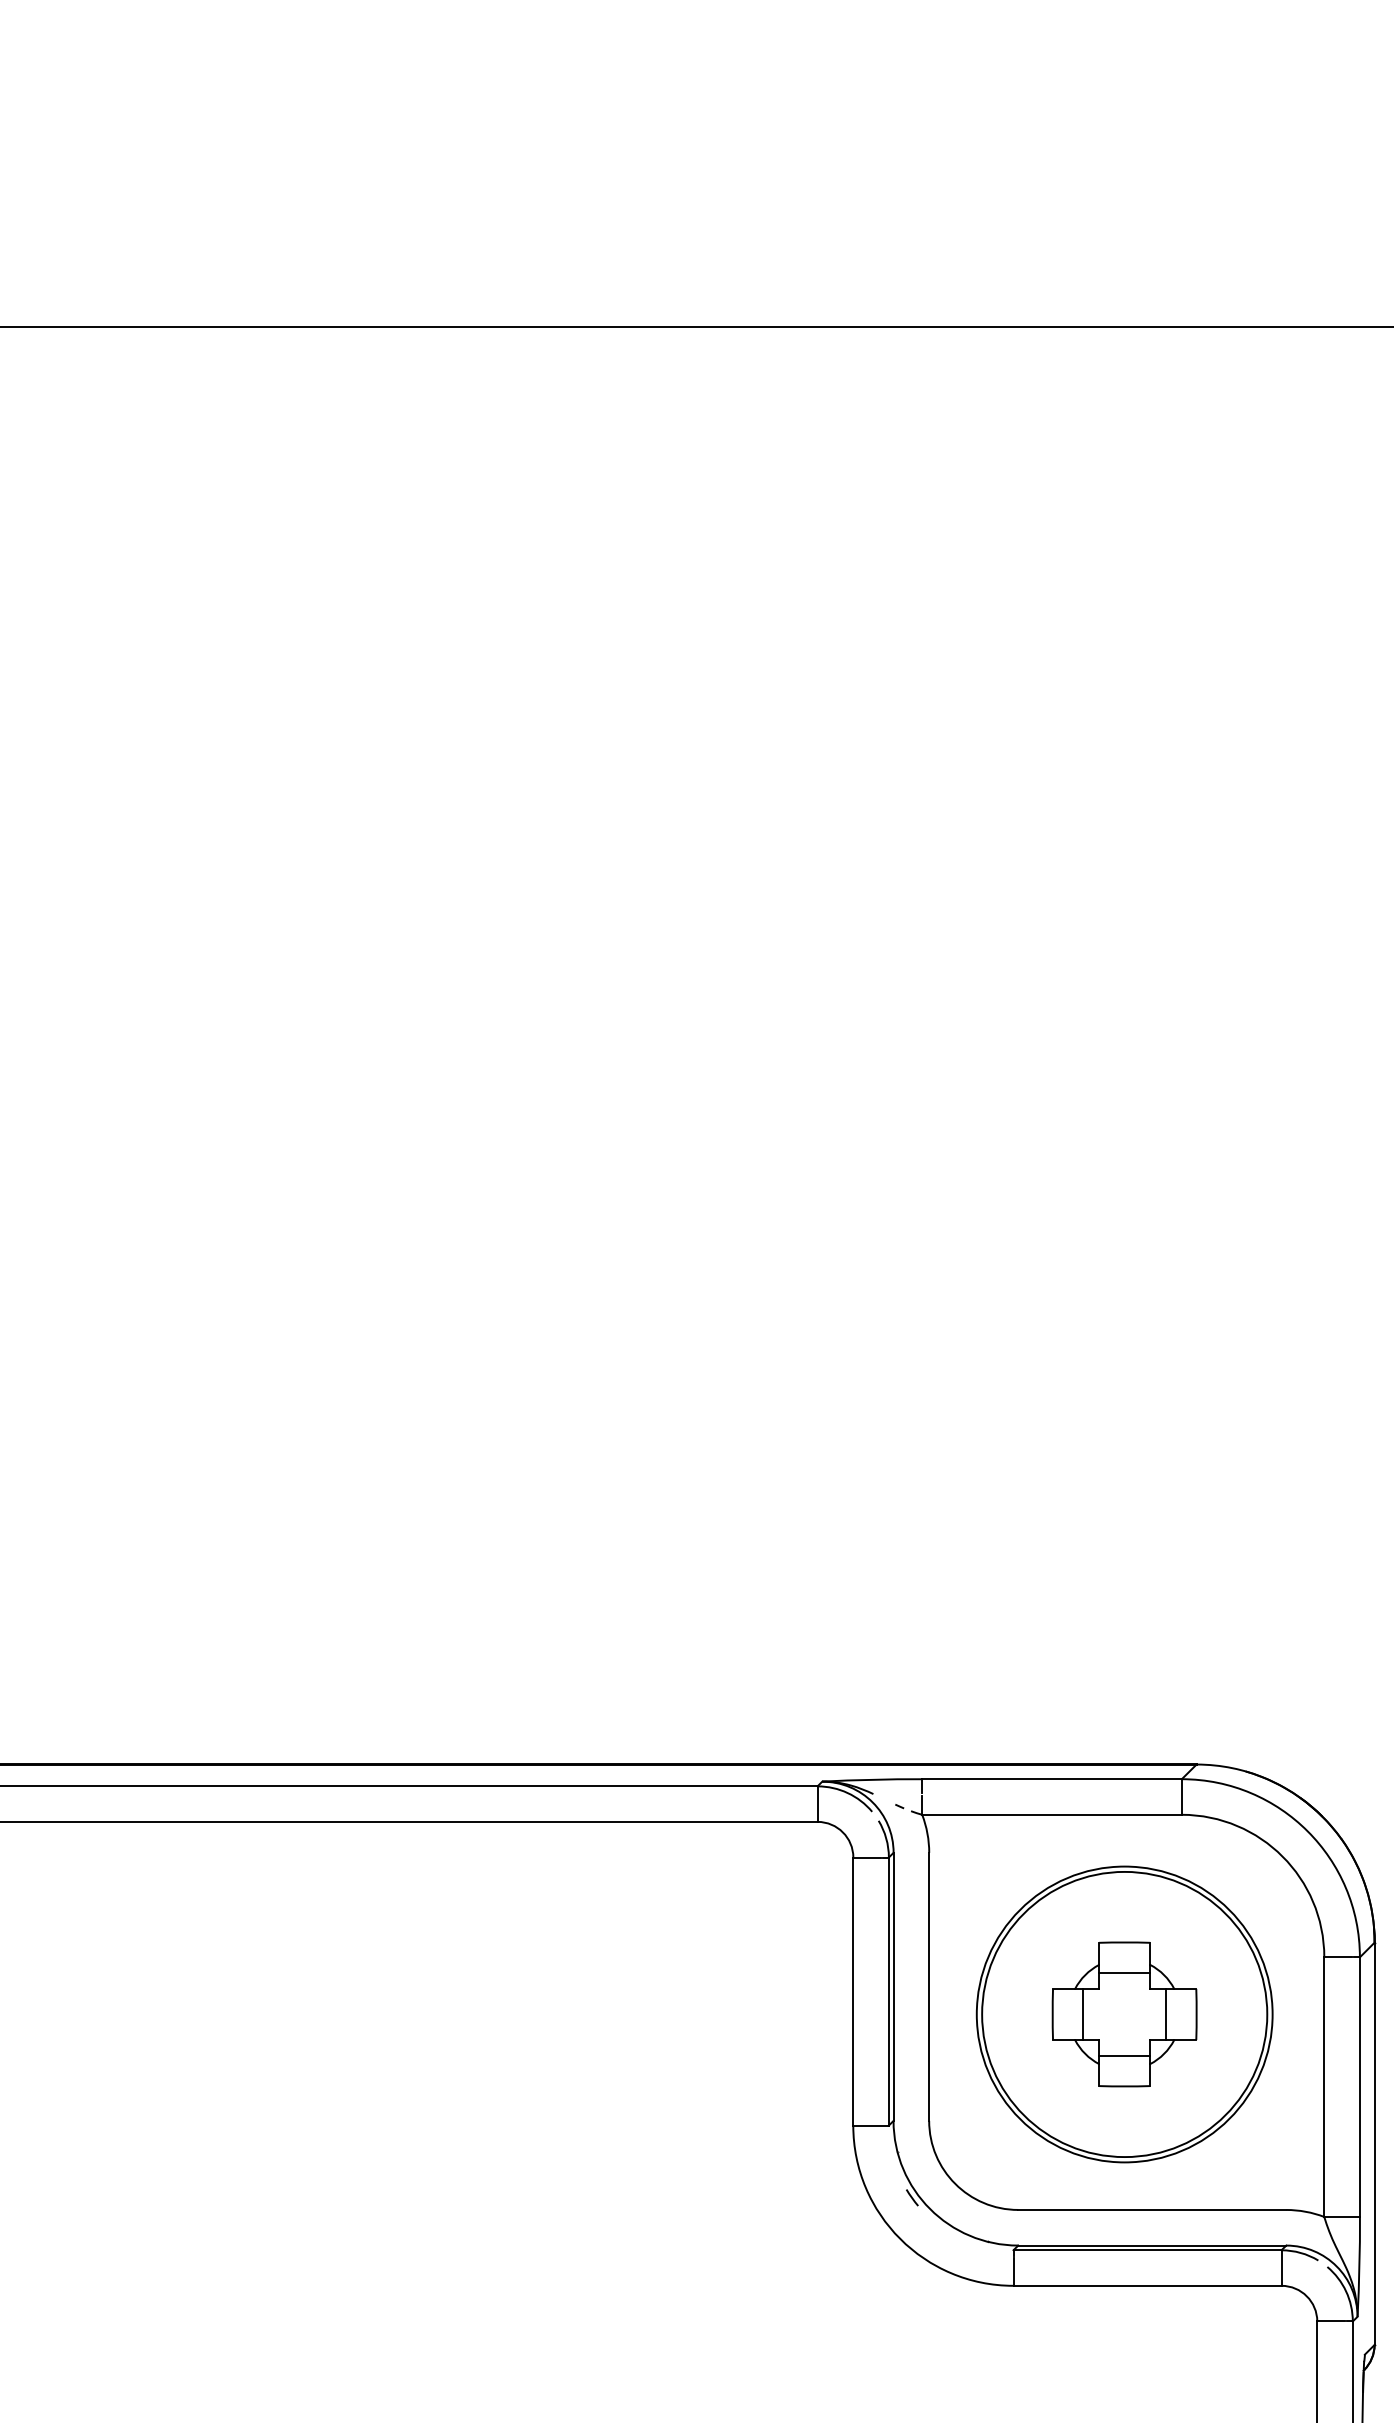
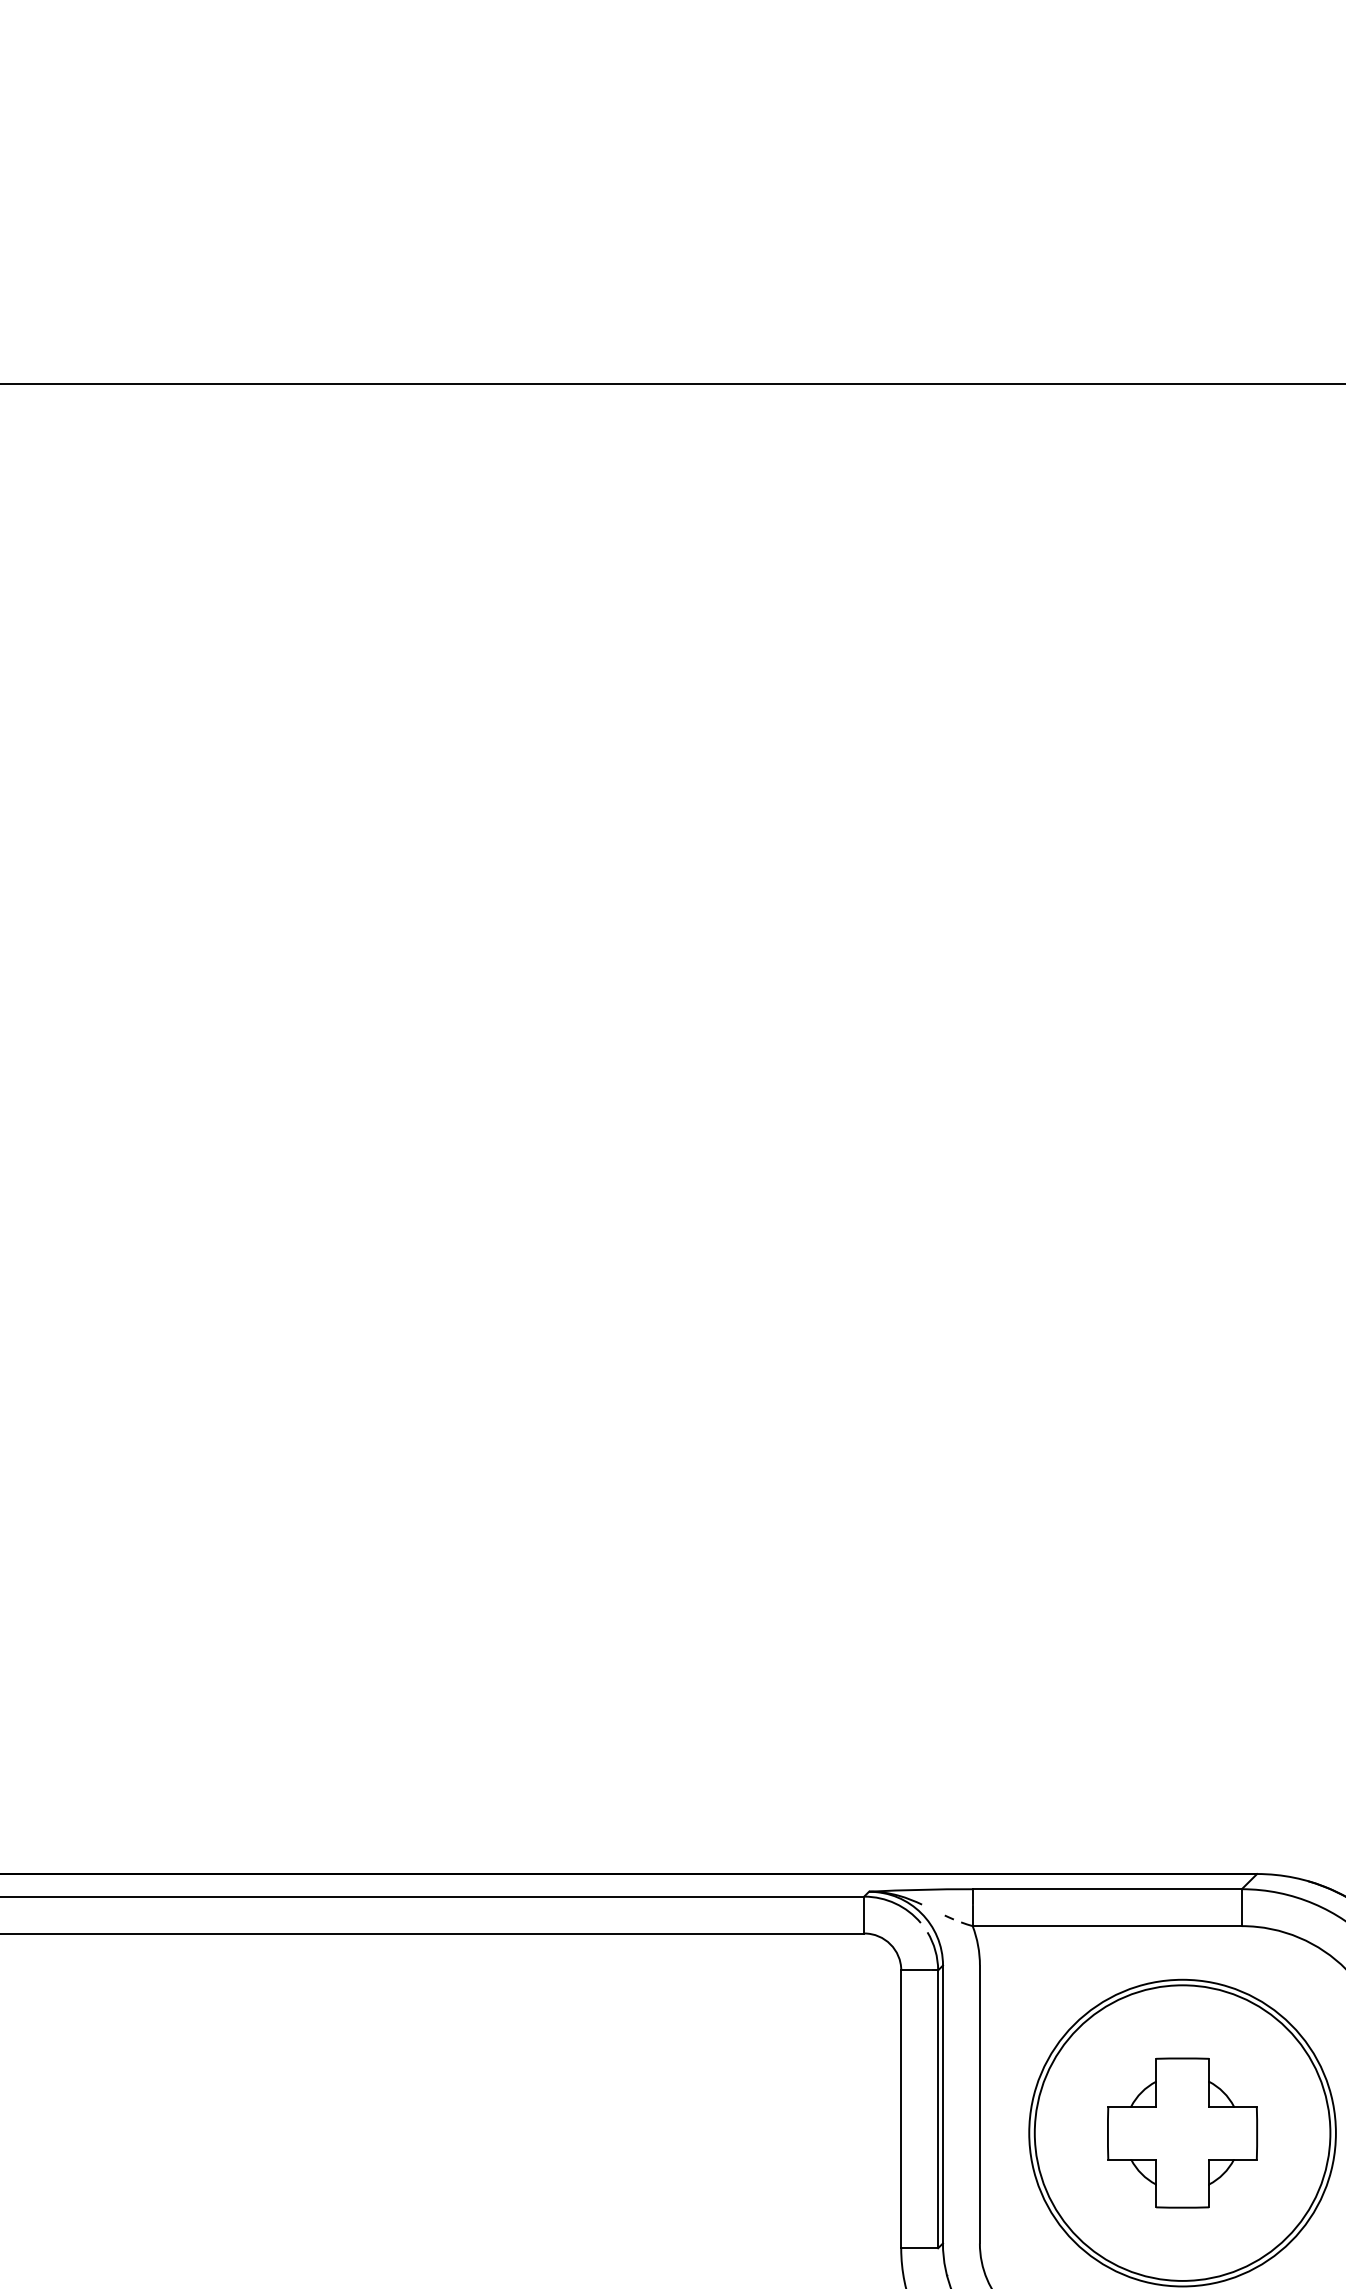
line: (1124, 1973) -> (1182, 2090), removed
line: (1083, 2014) -> (1139, 2133), removed
line: (1165, 2014) -> (1224, 2133), removed
line: (1124, 2055) -> (1182, 2175), removed

